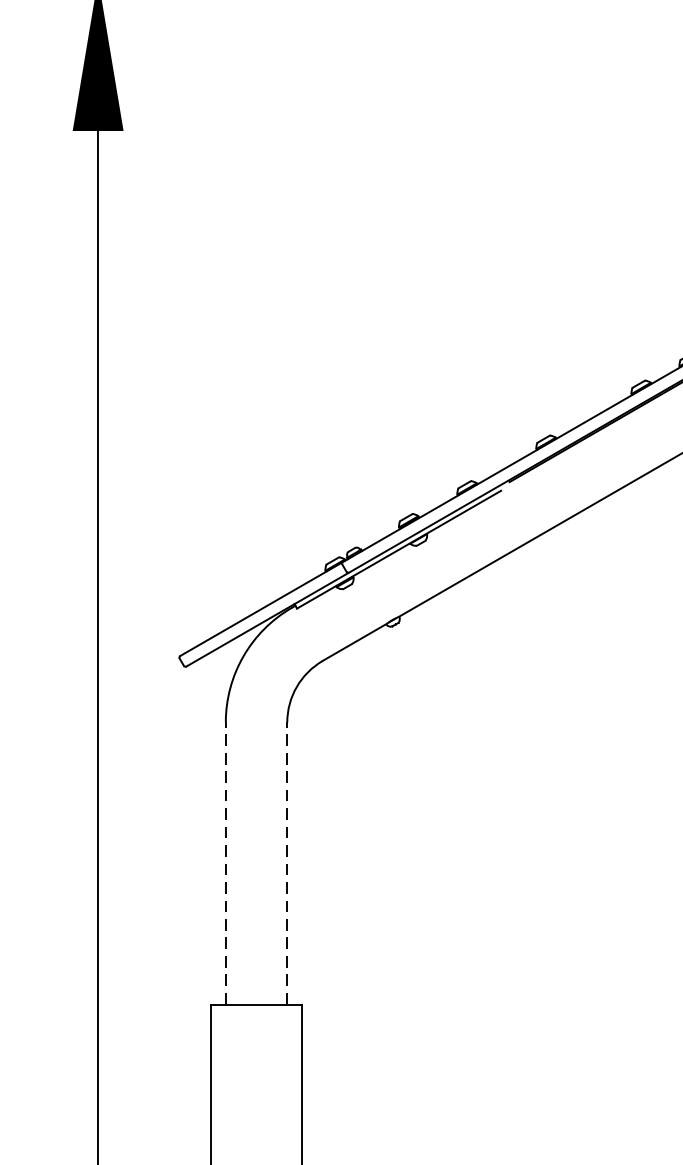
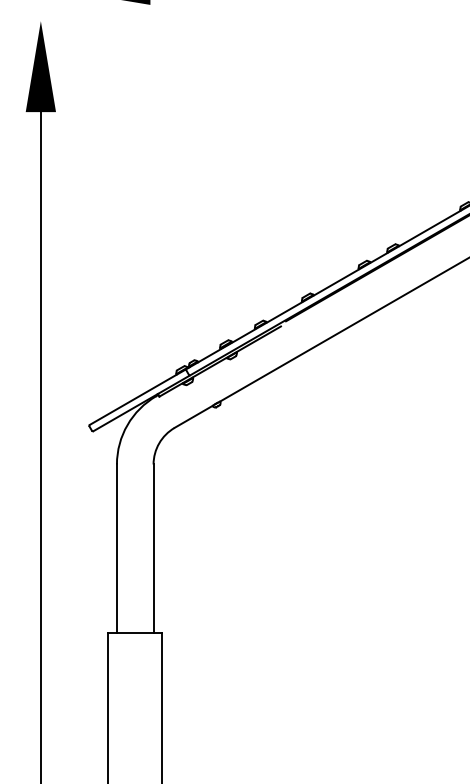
line: (225, 863) -> (116, 548), dashed -> solid
line: (287, 863) -> (153, 548), dashed -> solid

